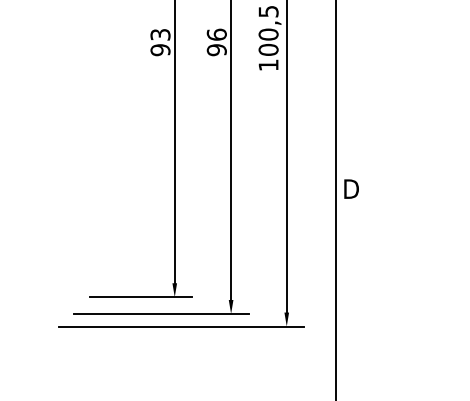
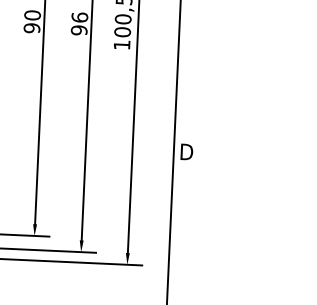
text: (160, 34) -> (32, 15), 93 -> 90

